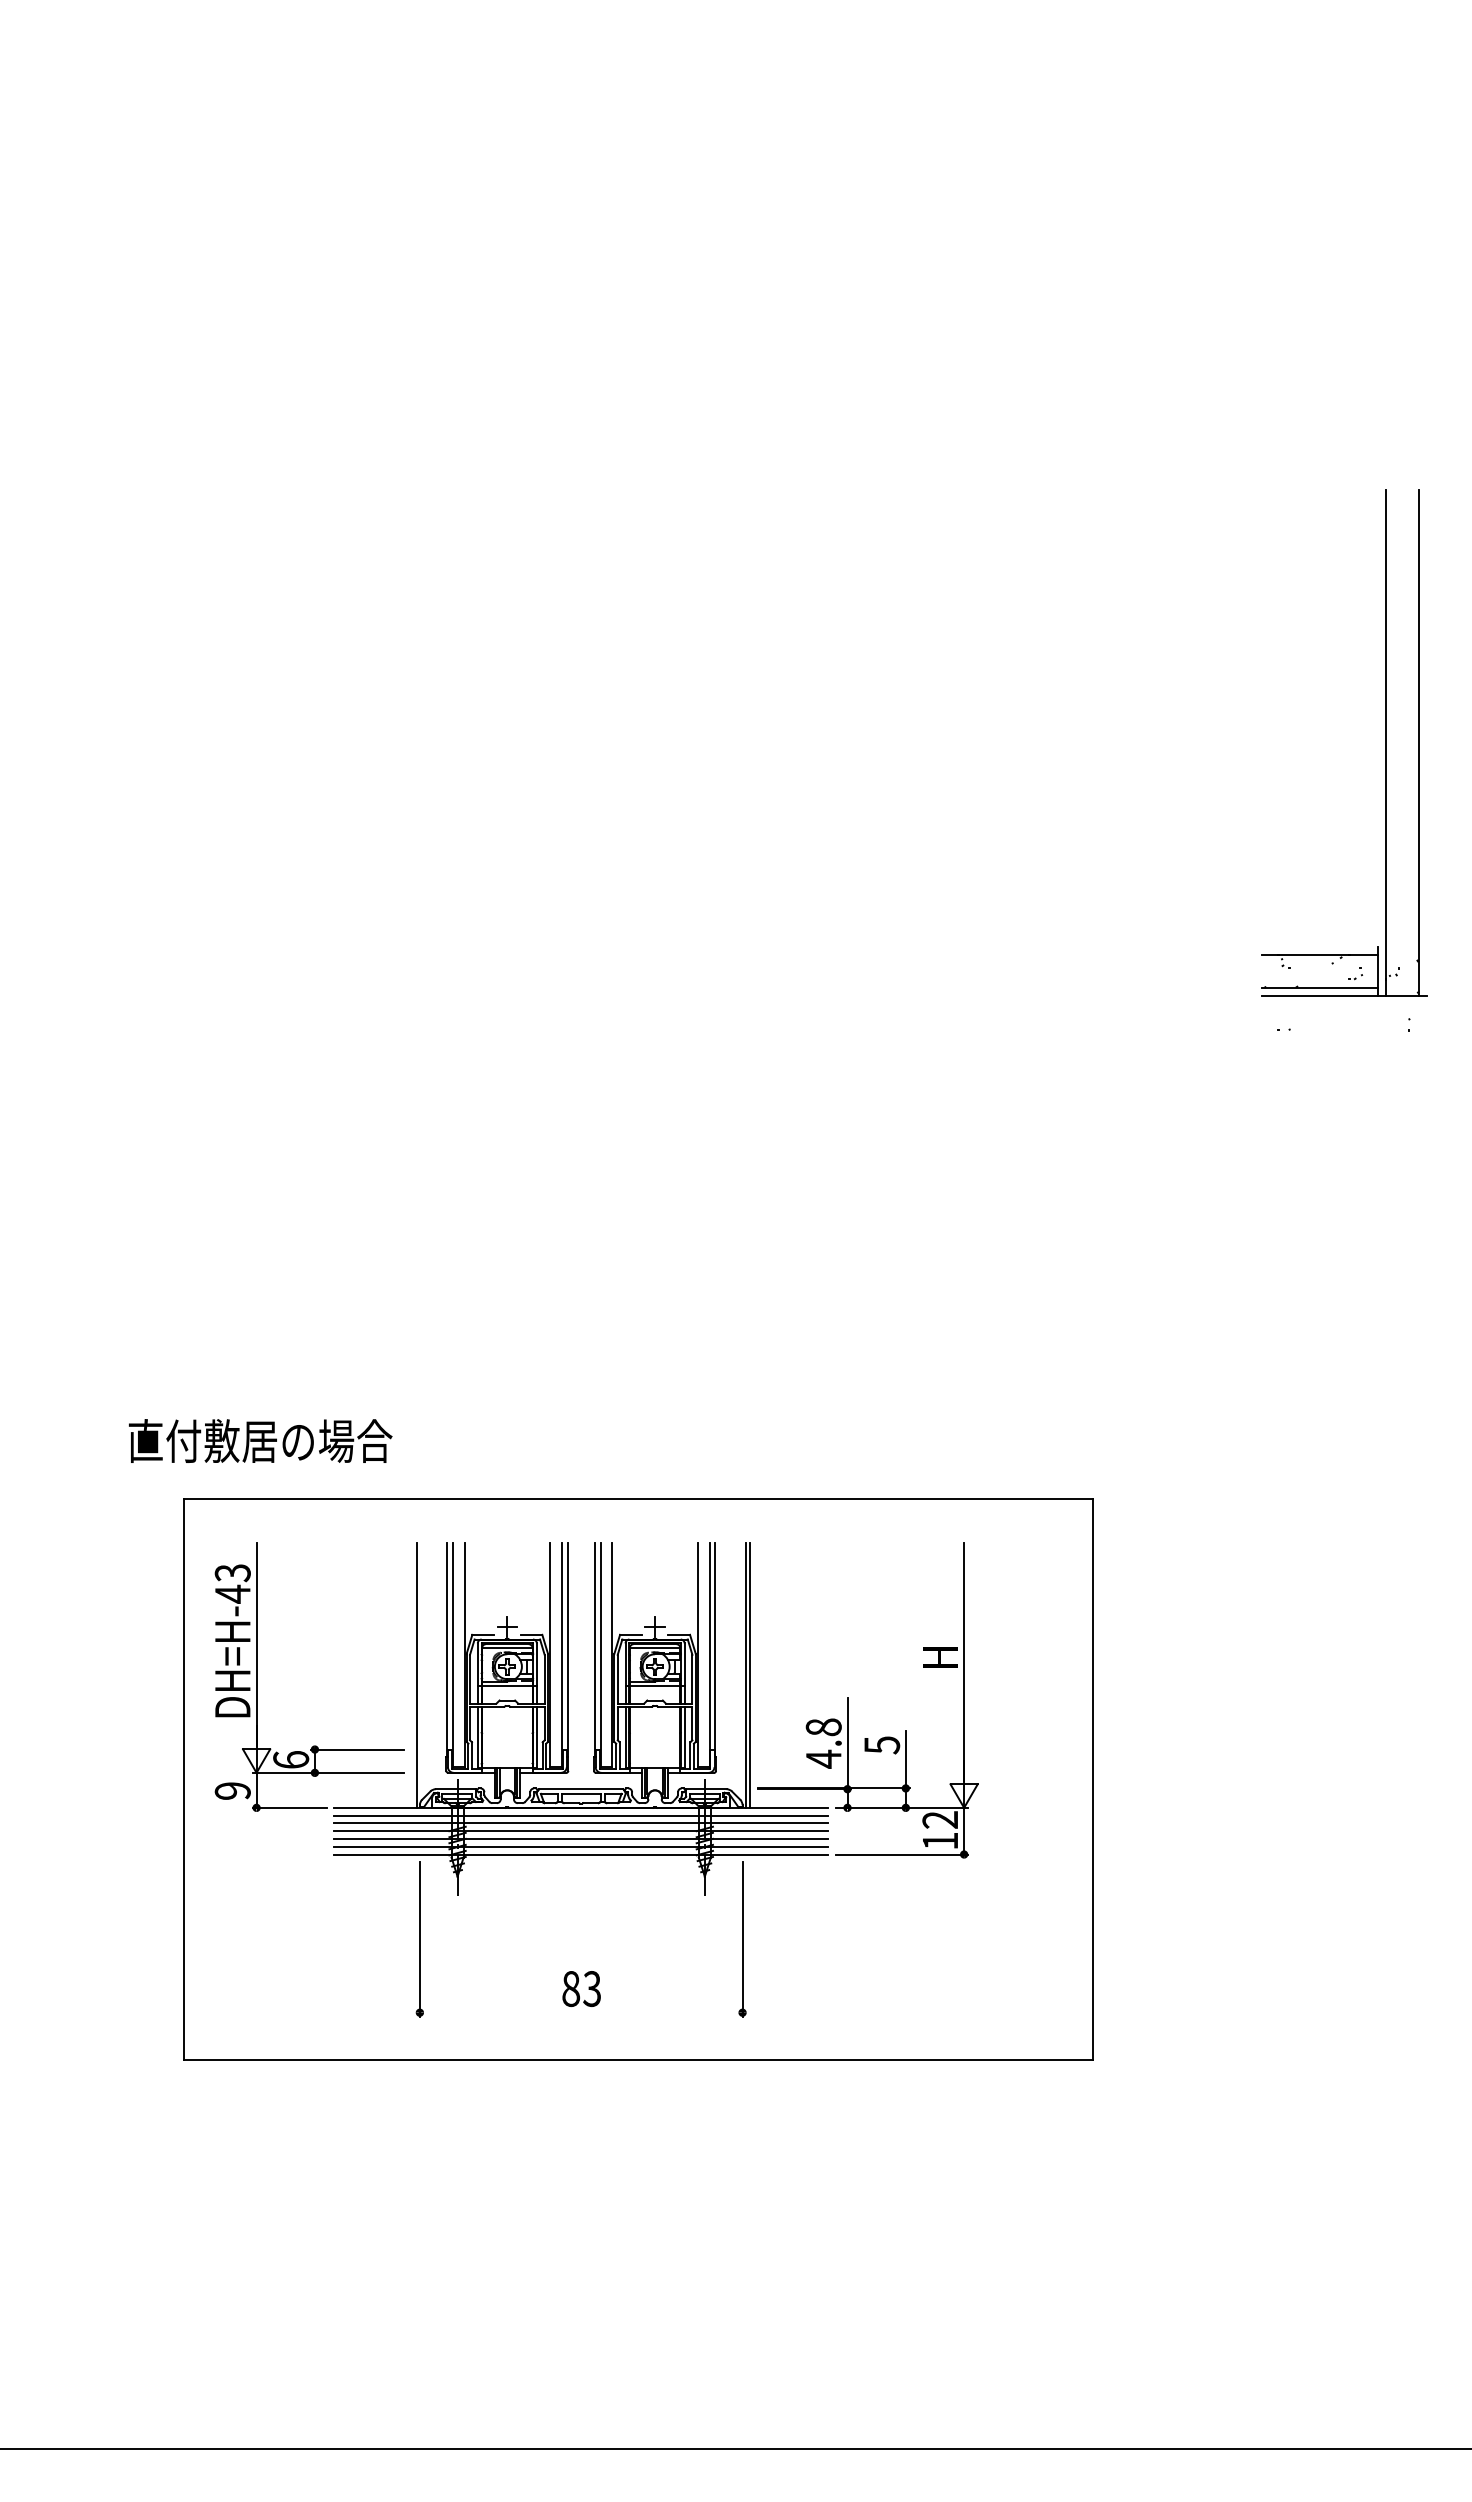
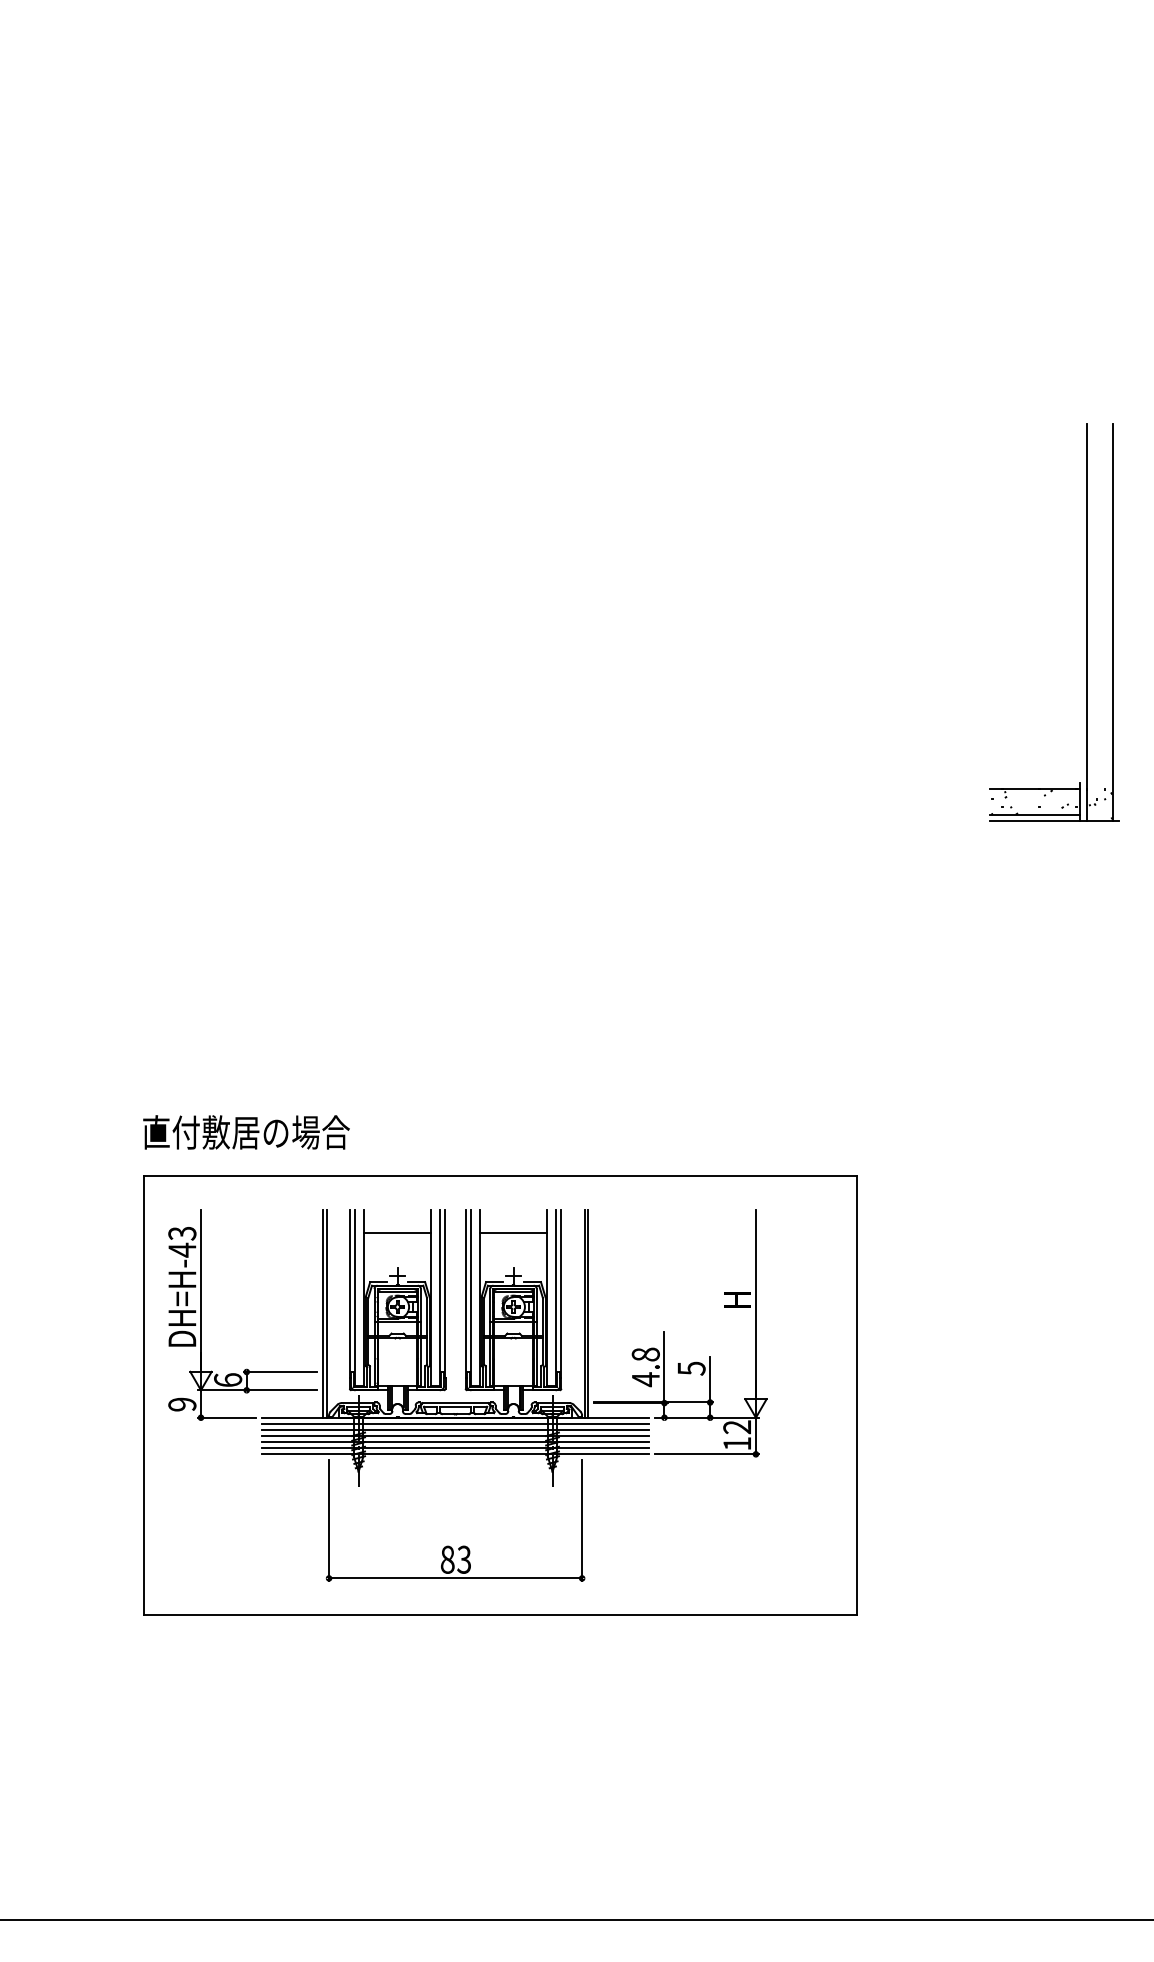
part: (1385, 742) -> (1086, 622), moved
text: (260, 1440) -> (246, 1131), moved
line: (507, 1572) -> (397, 1233), added
line: (654, 1572) -> (513, 1233), added
line: (412, 1675) -> (323, 1313), added
line: (580, 2012) -> (455, 1578), added

